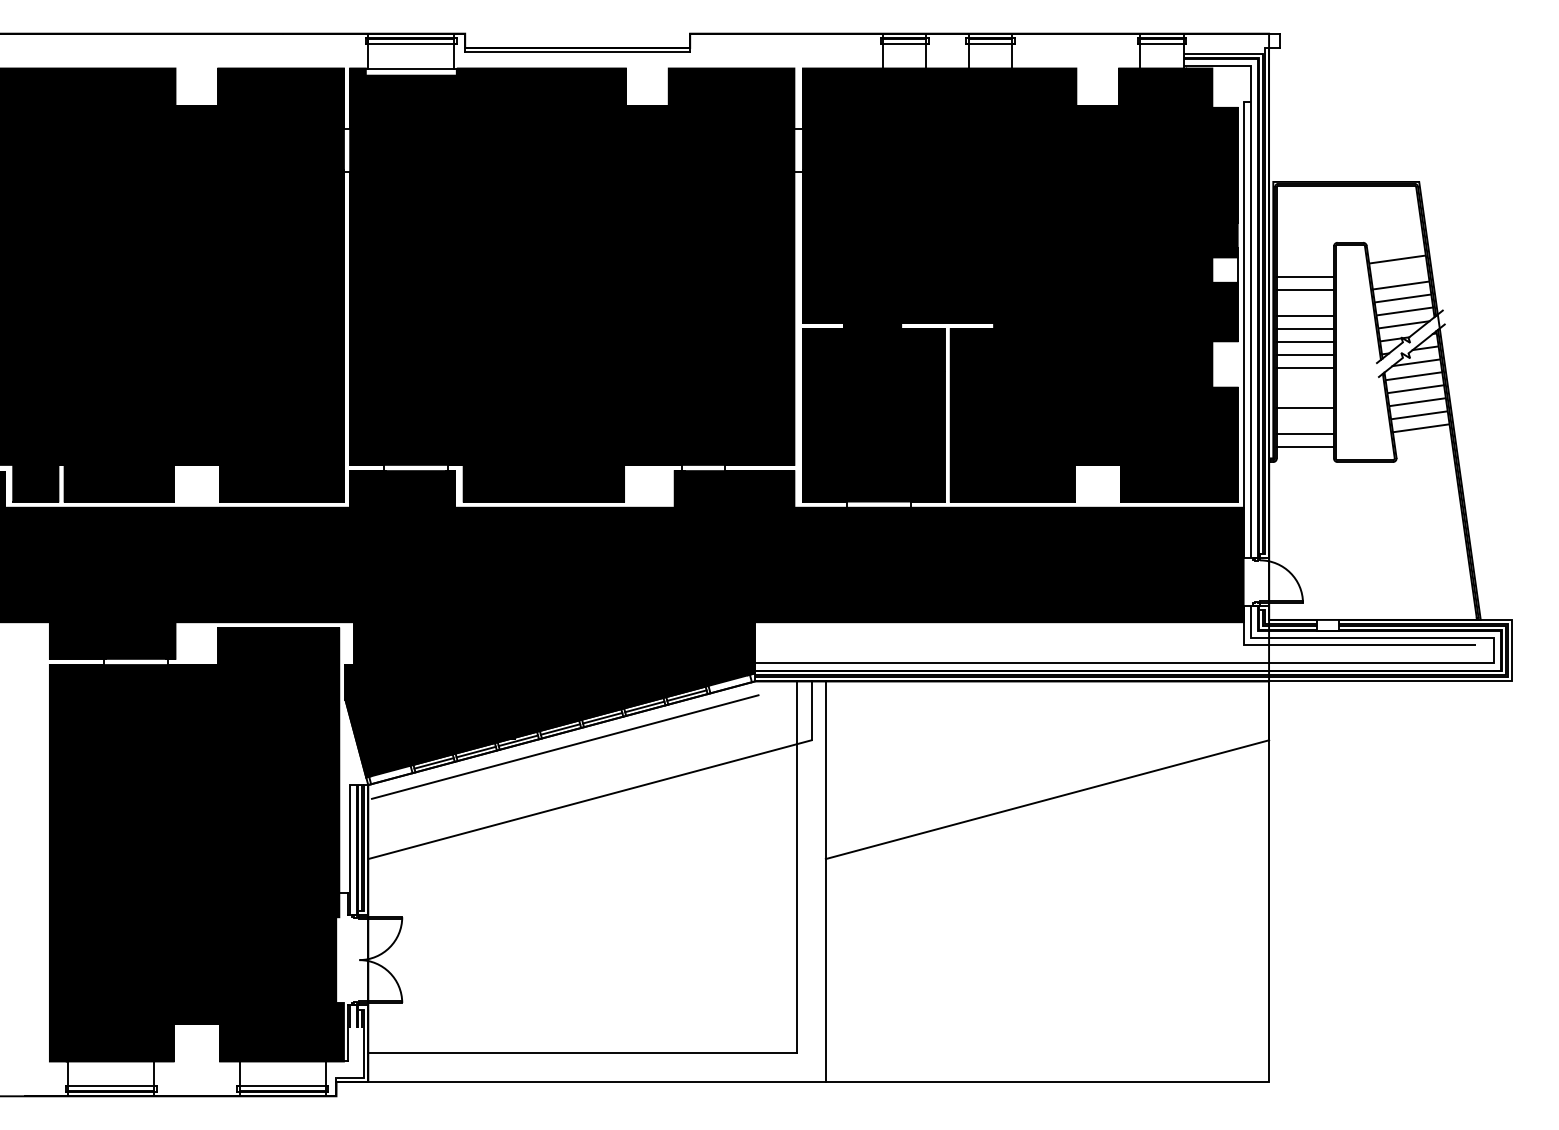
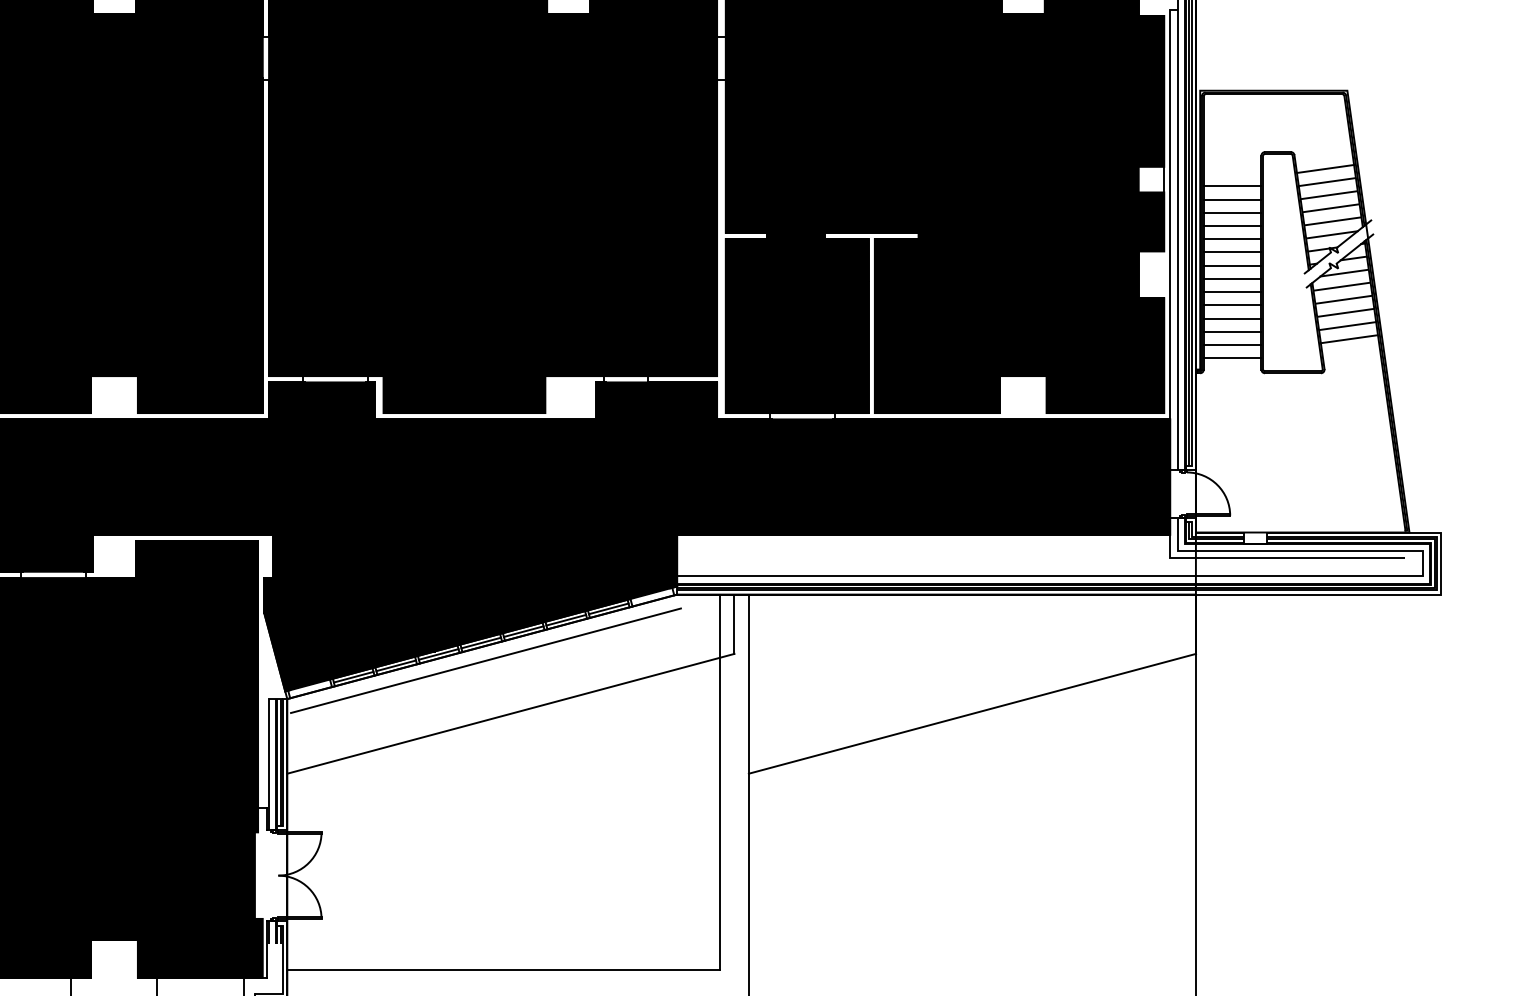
line: (1399, 272) -> (1327, 182), added
line: (1305, 302) -> (1232, 212), added
line: (1305, 381) -> (1232, 292), added
line: (1305, 394) -> (1232, 305), added
line: (1305, 420) -> (1232, 331), added

